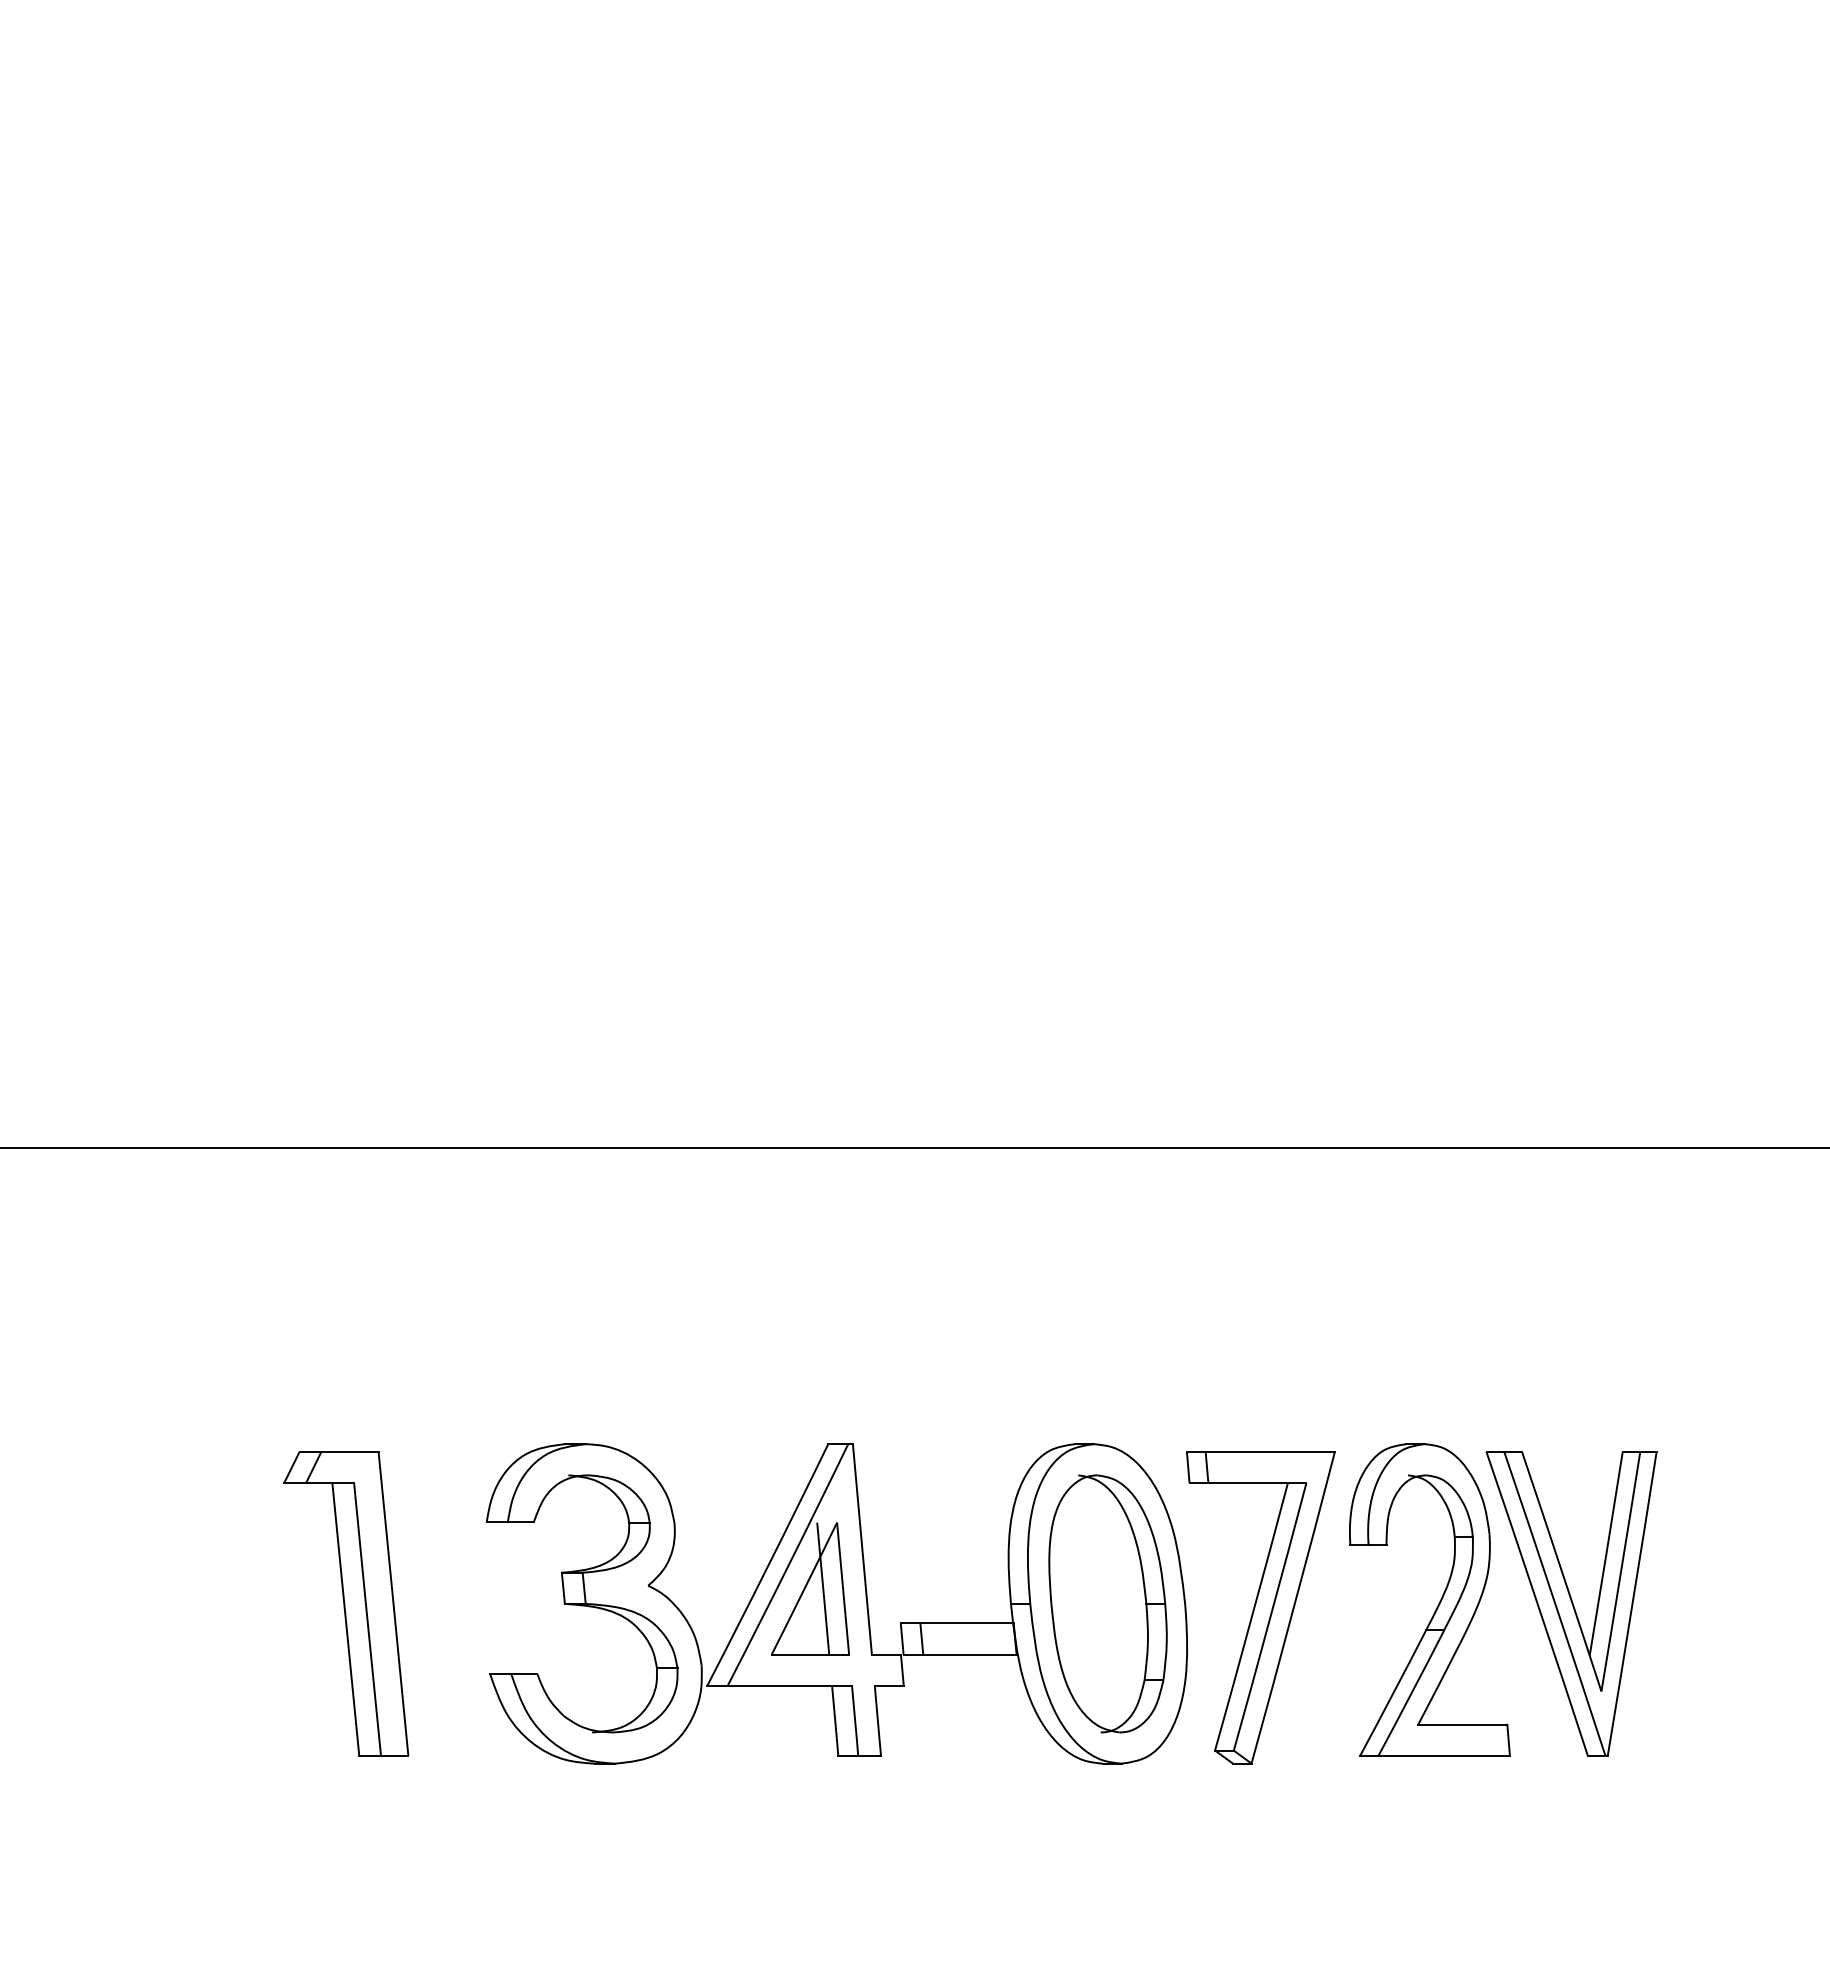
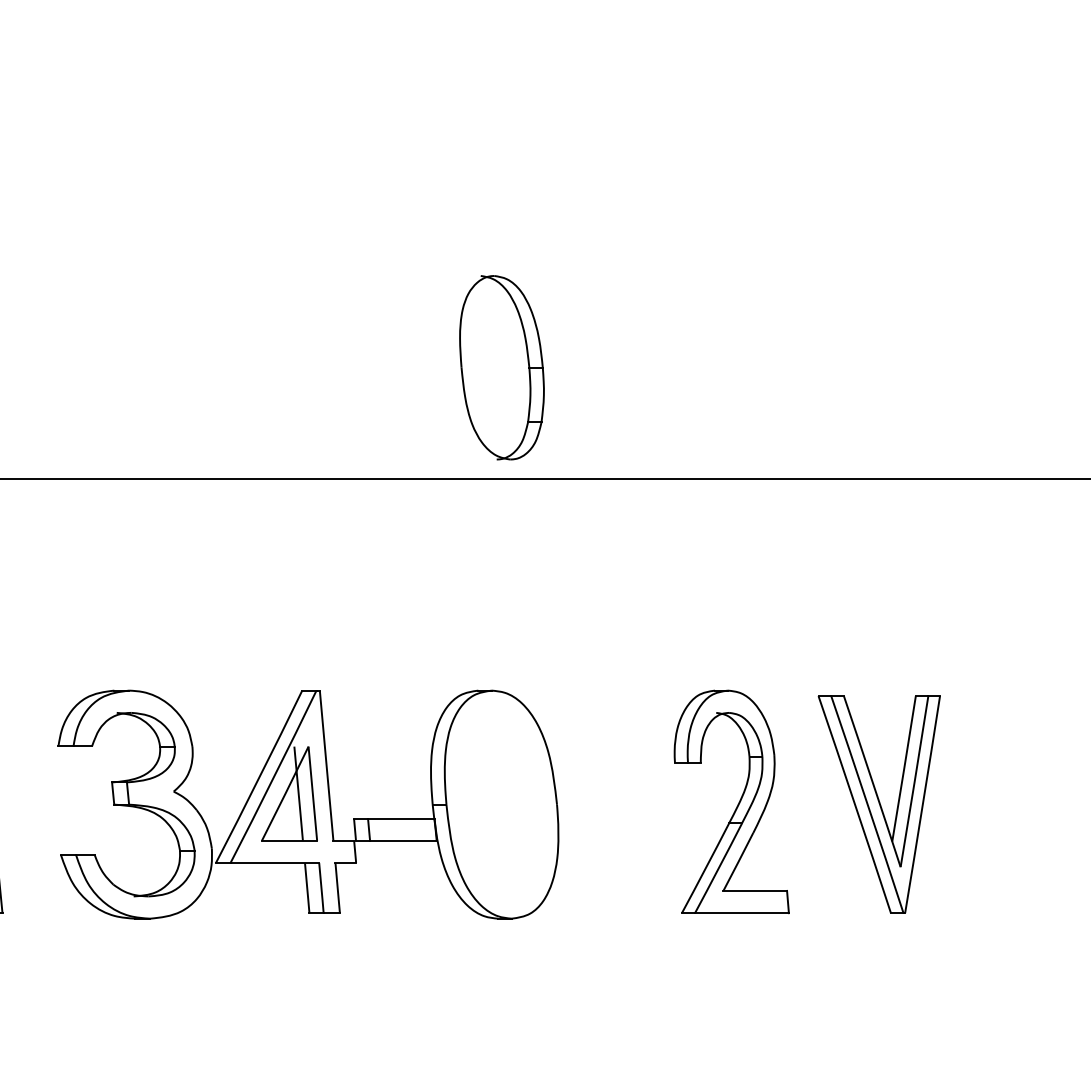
part: (1107, 1603) -> (501, 367), moved
part: (1571, 1603) -> (879, 804), moved
part: (1260, 1607) -> (610, 807), removed

